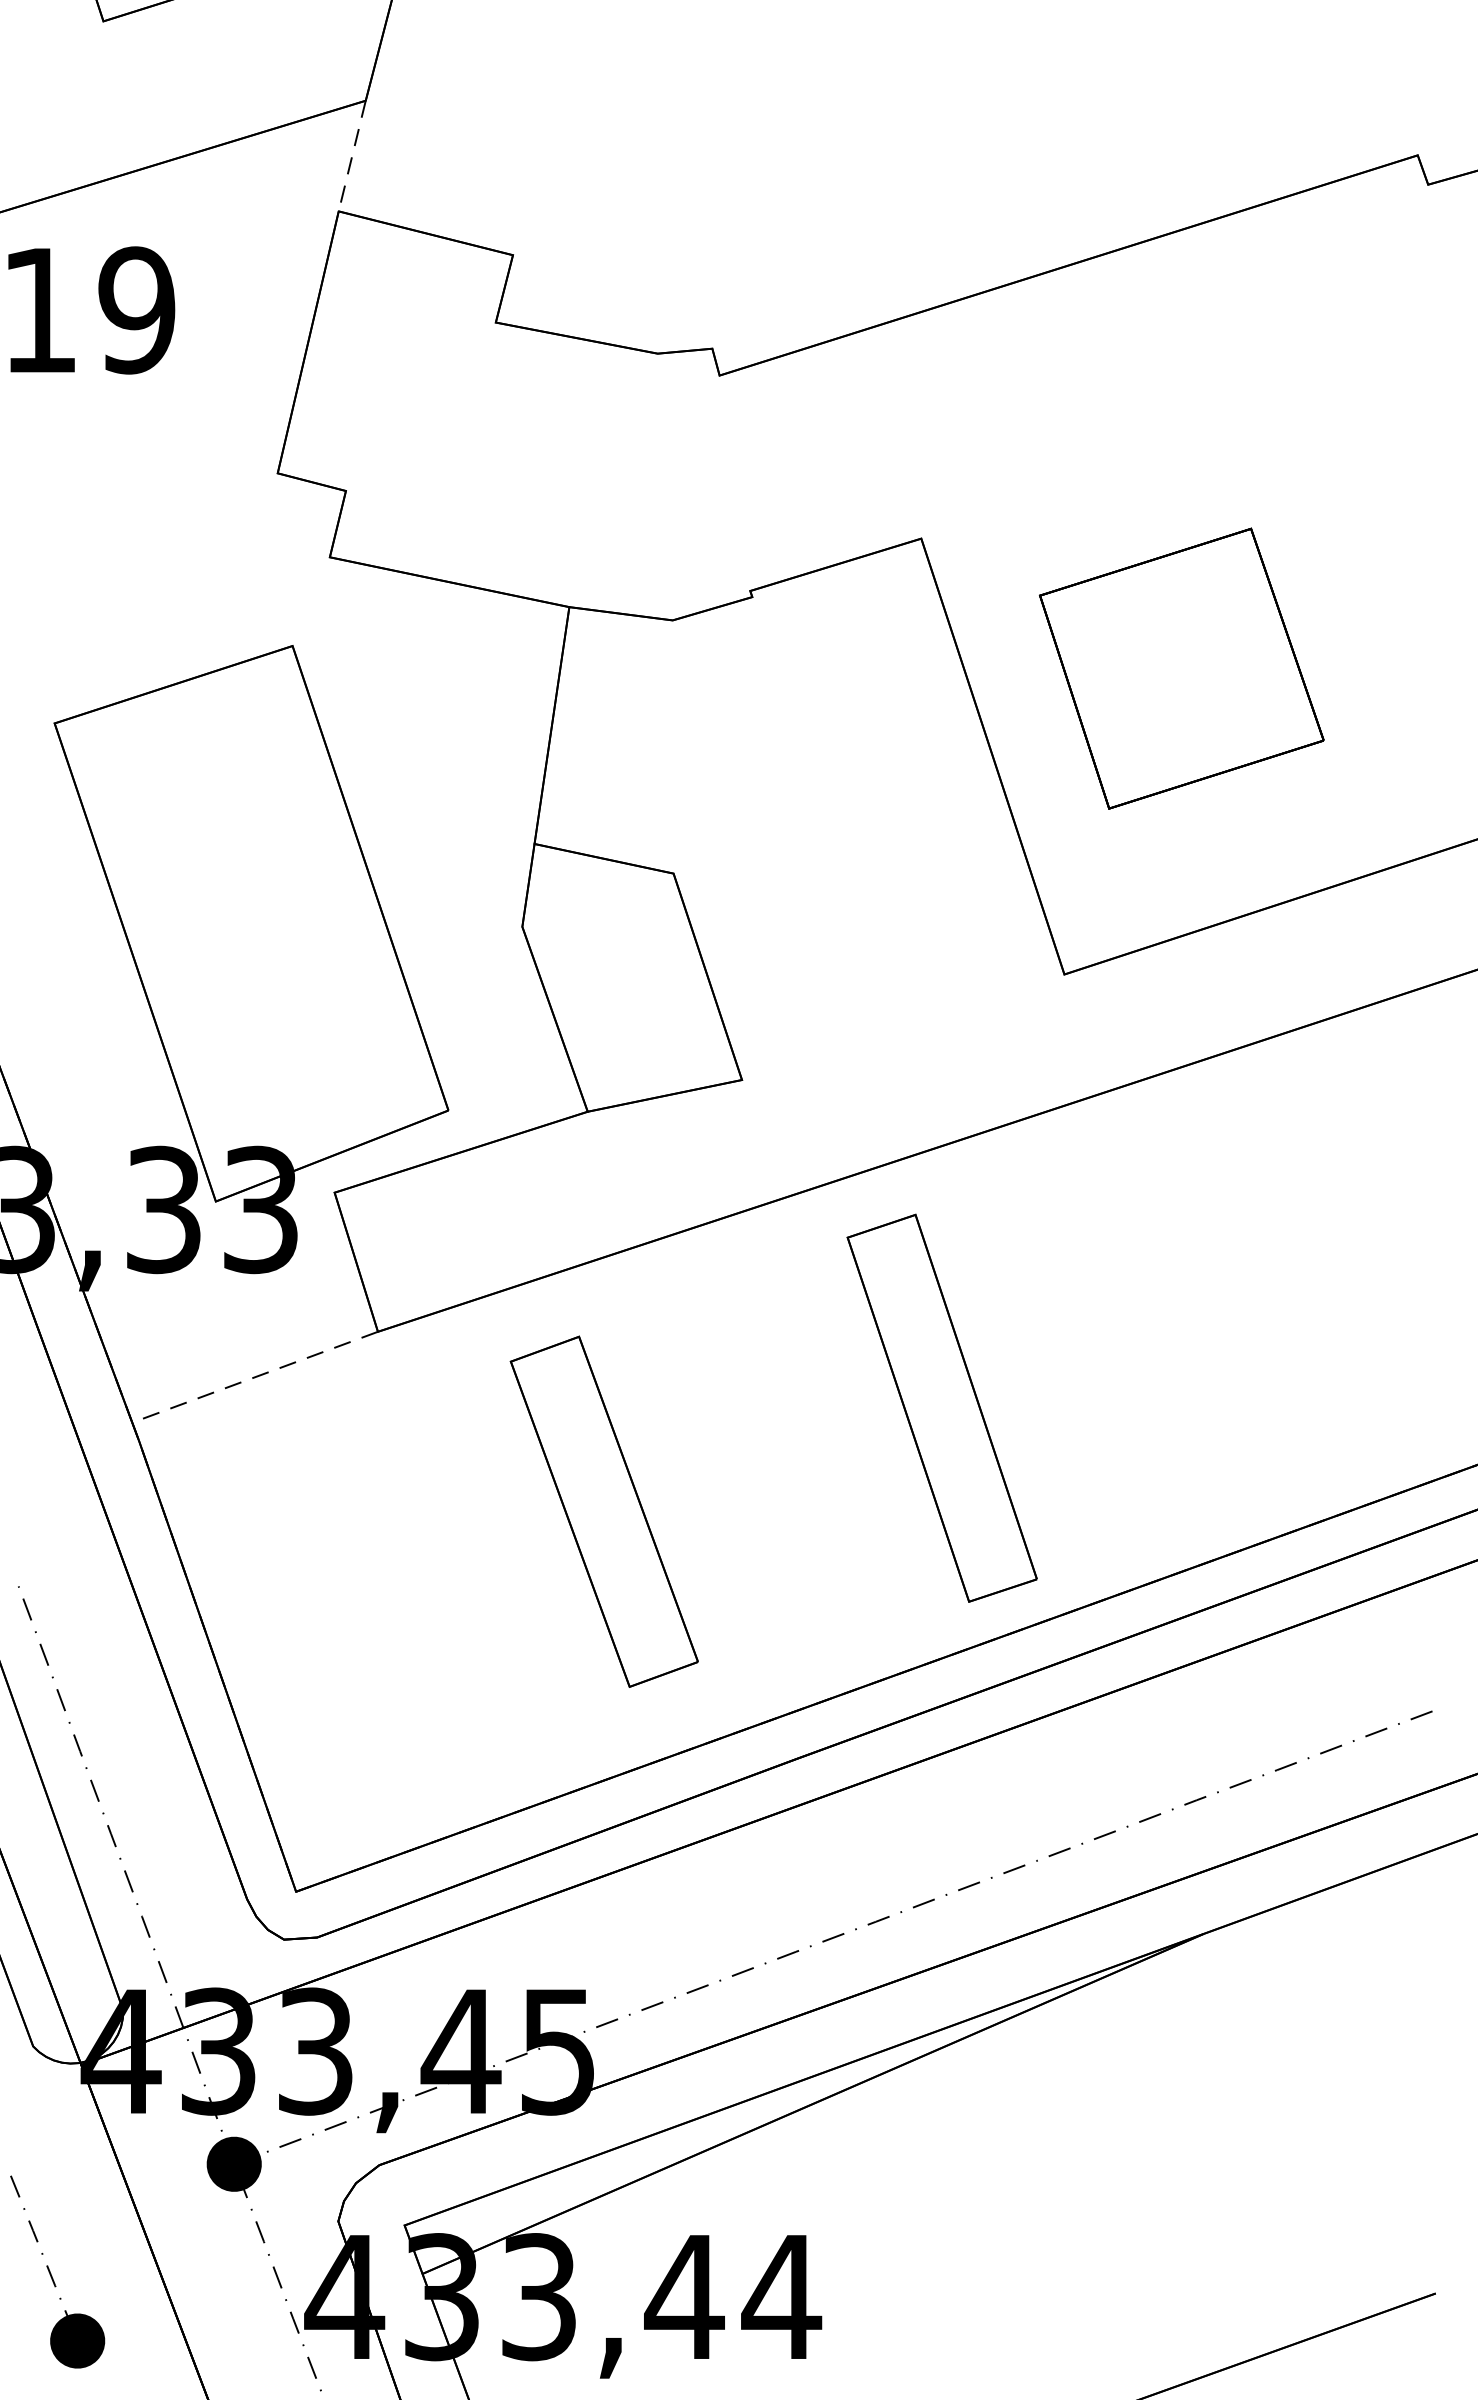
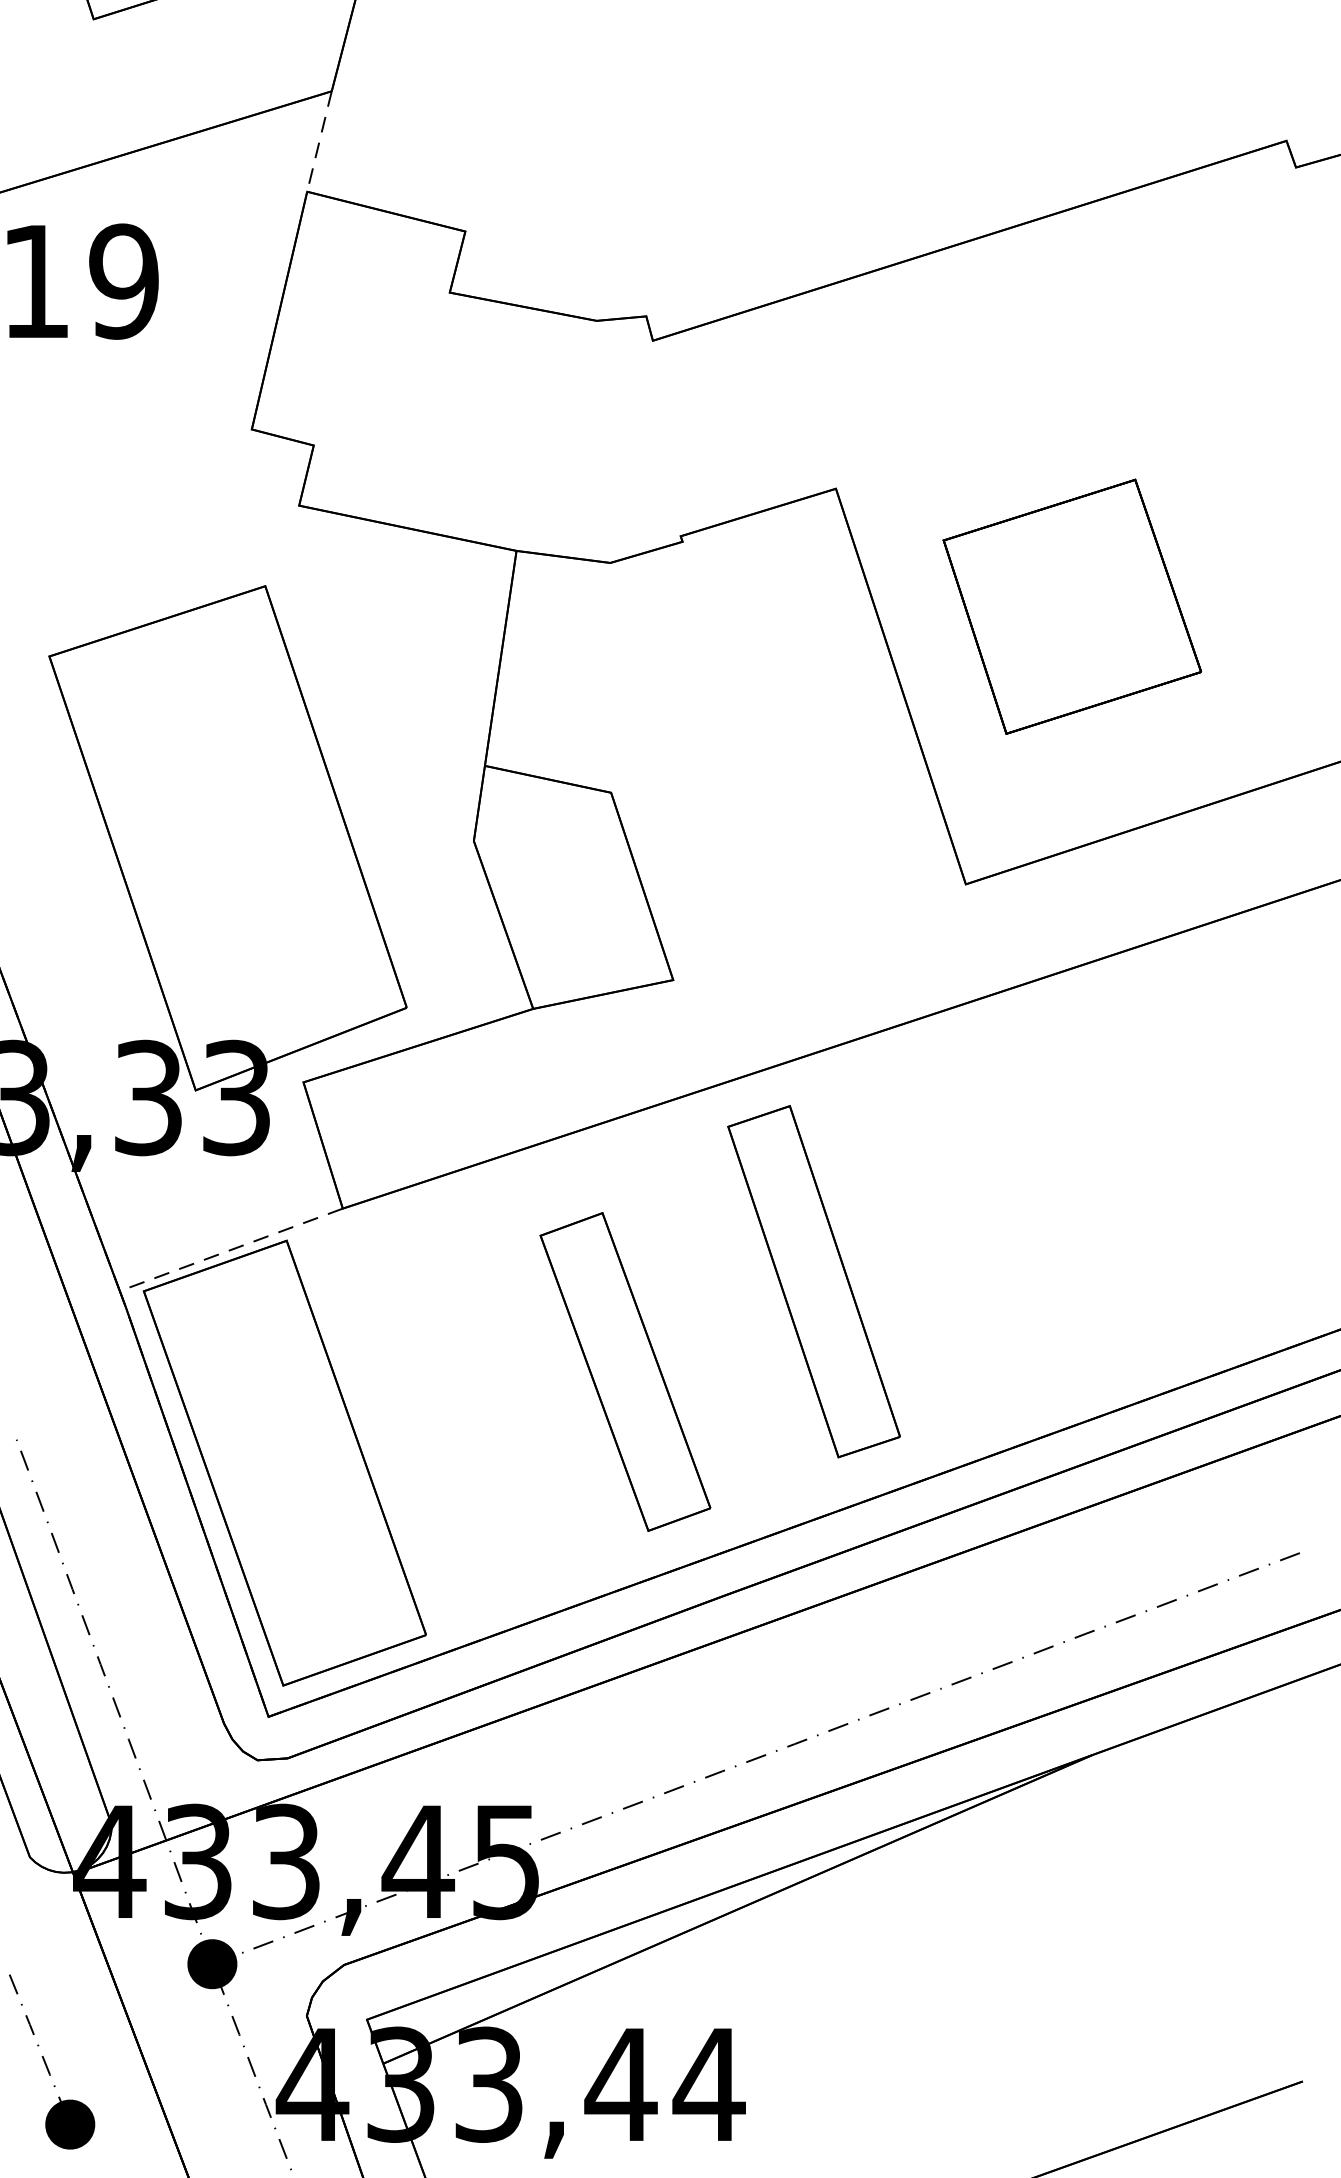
part: (941, 1407) -> (813, 1280), moved
part: (603, 1511) -> (624, 1371), moved
part: (313, 1612) -> (284, 1463), added

